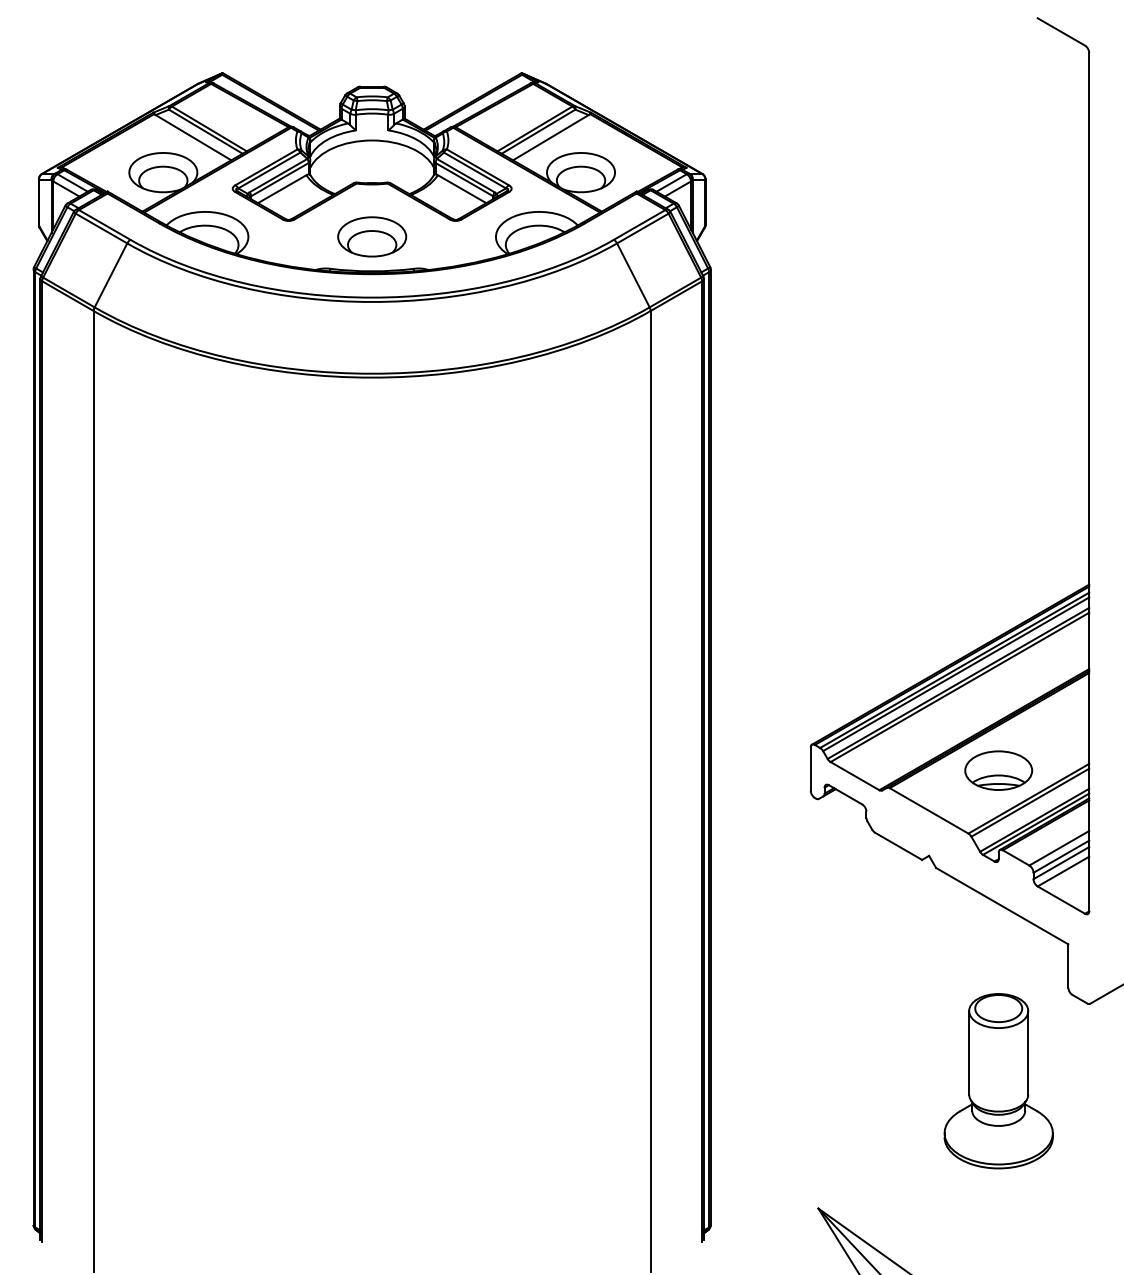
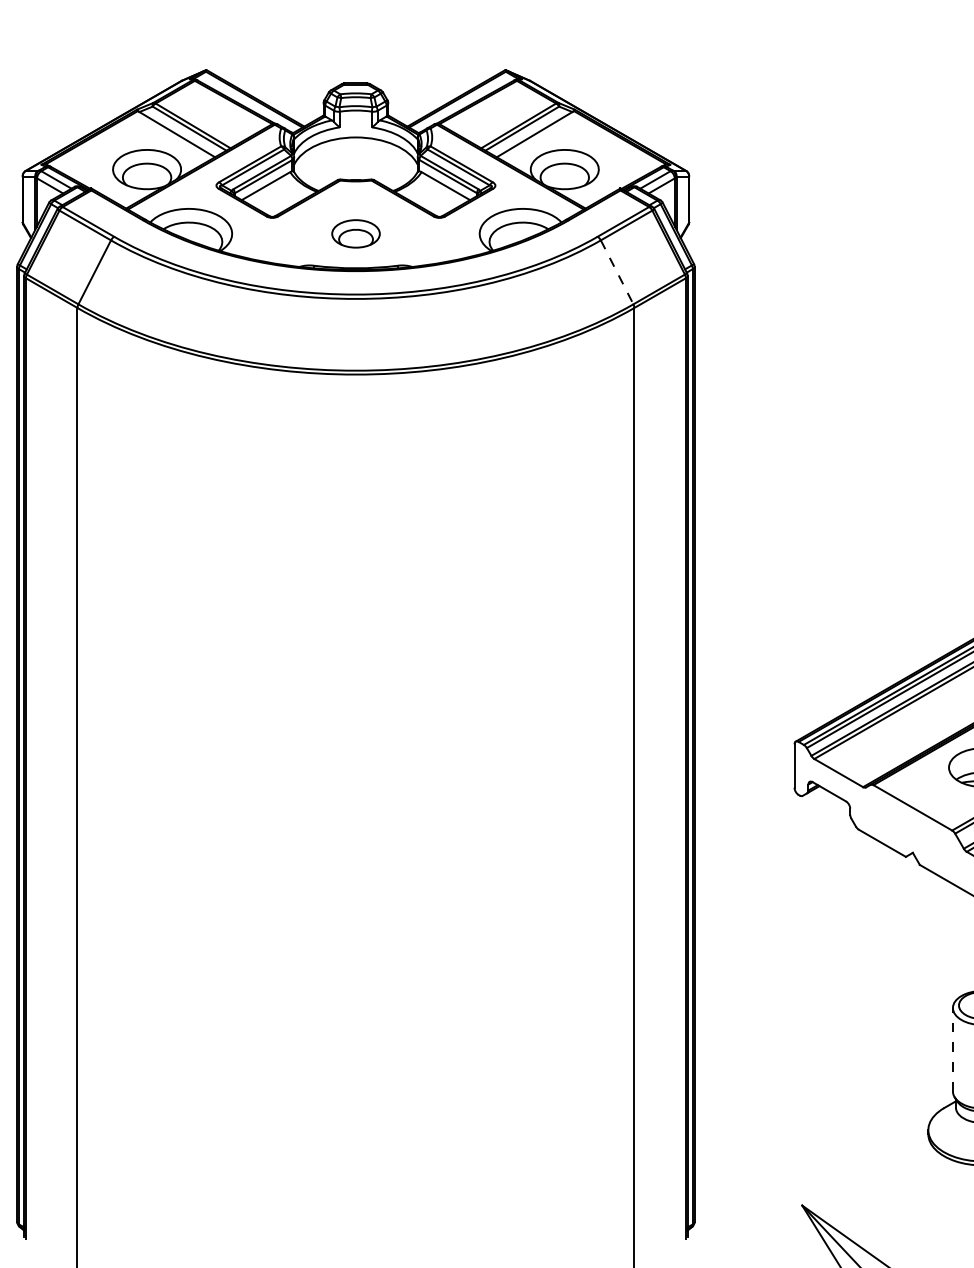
part: (372, 236) -> (356, 233), size x0.7
line: (633, 275) -> (617, 272), solid -> dashed
line: (969, 1052) -> (953, 1049), solid -> dashed

